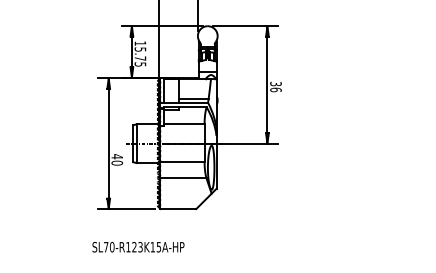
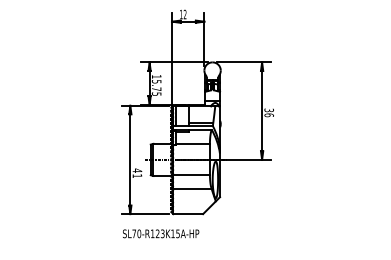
text: (117, 163) -> (137, 176), 40 -> 41
text: (139, 246) -> (161, 233), moved

